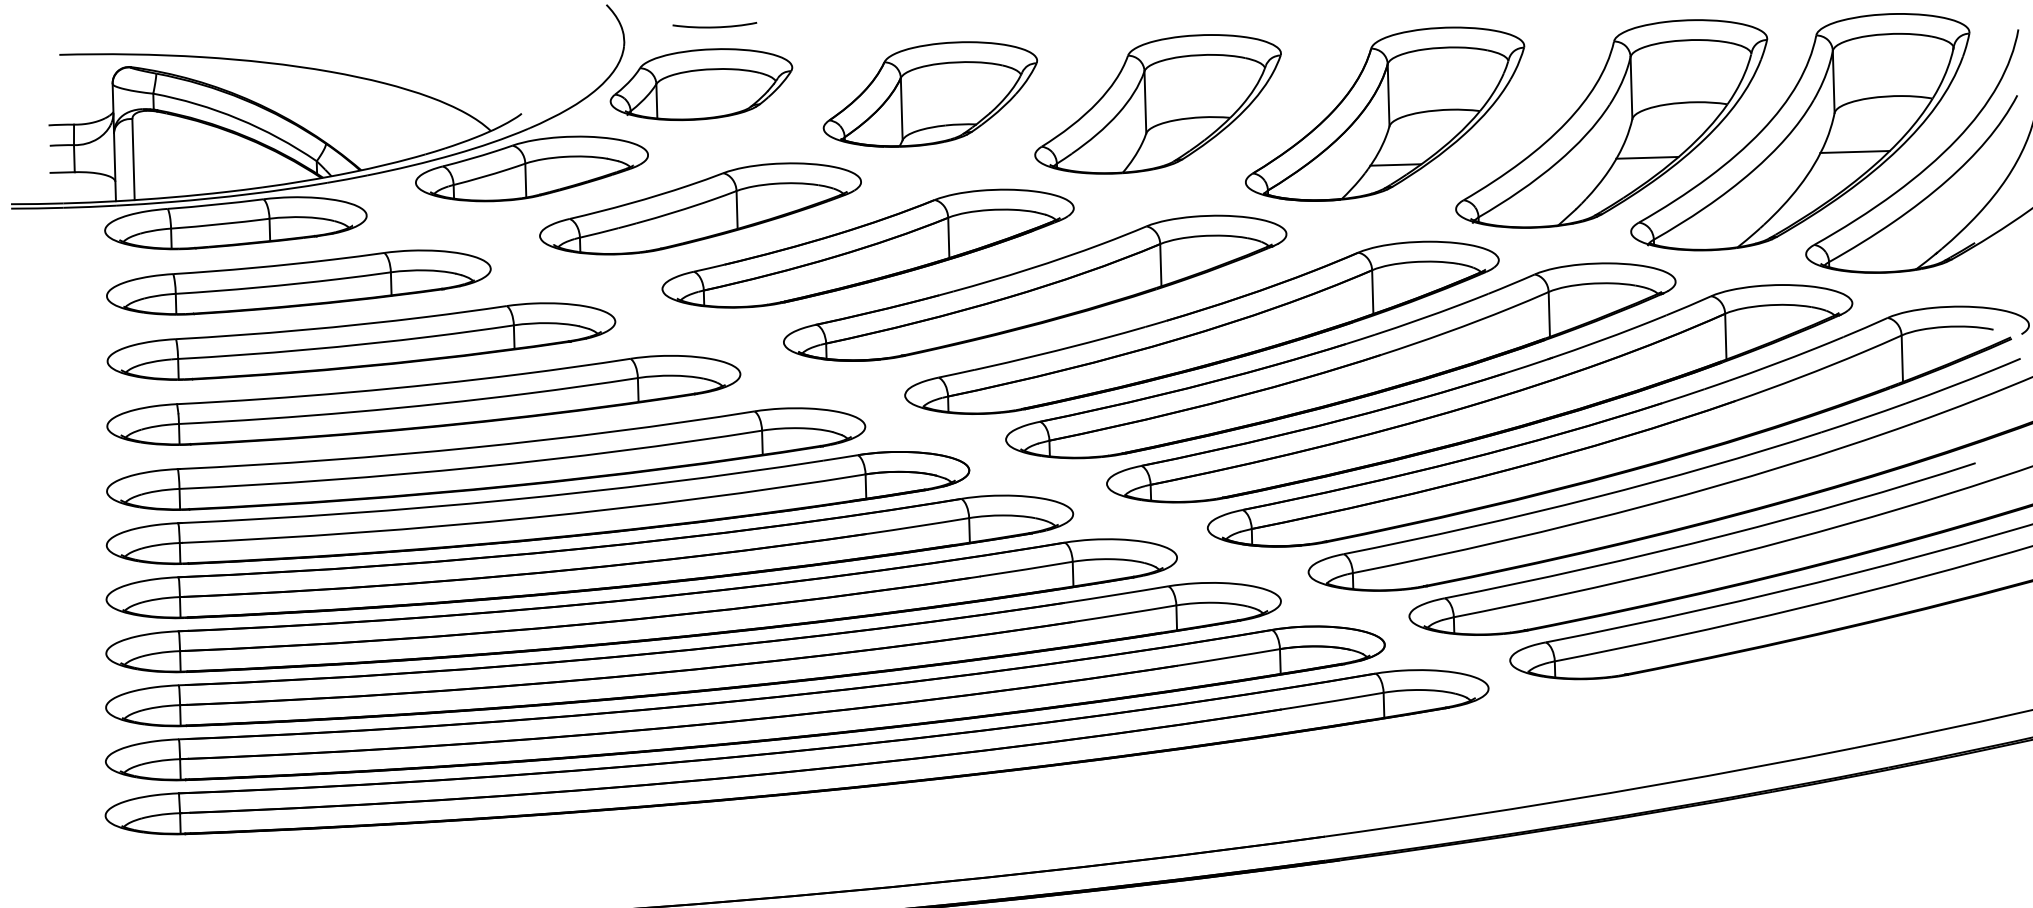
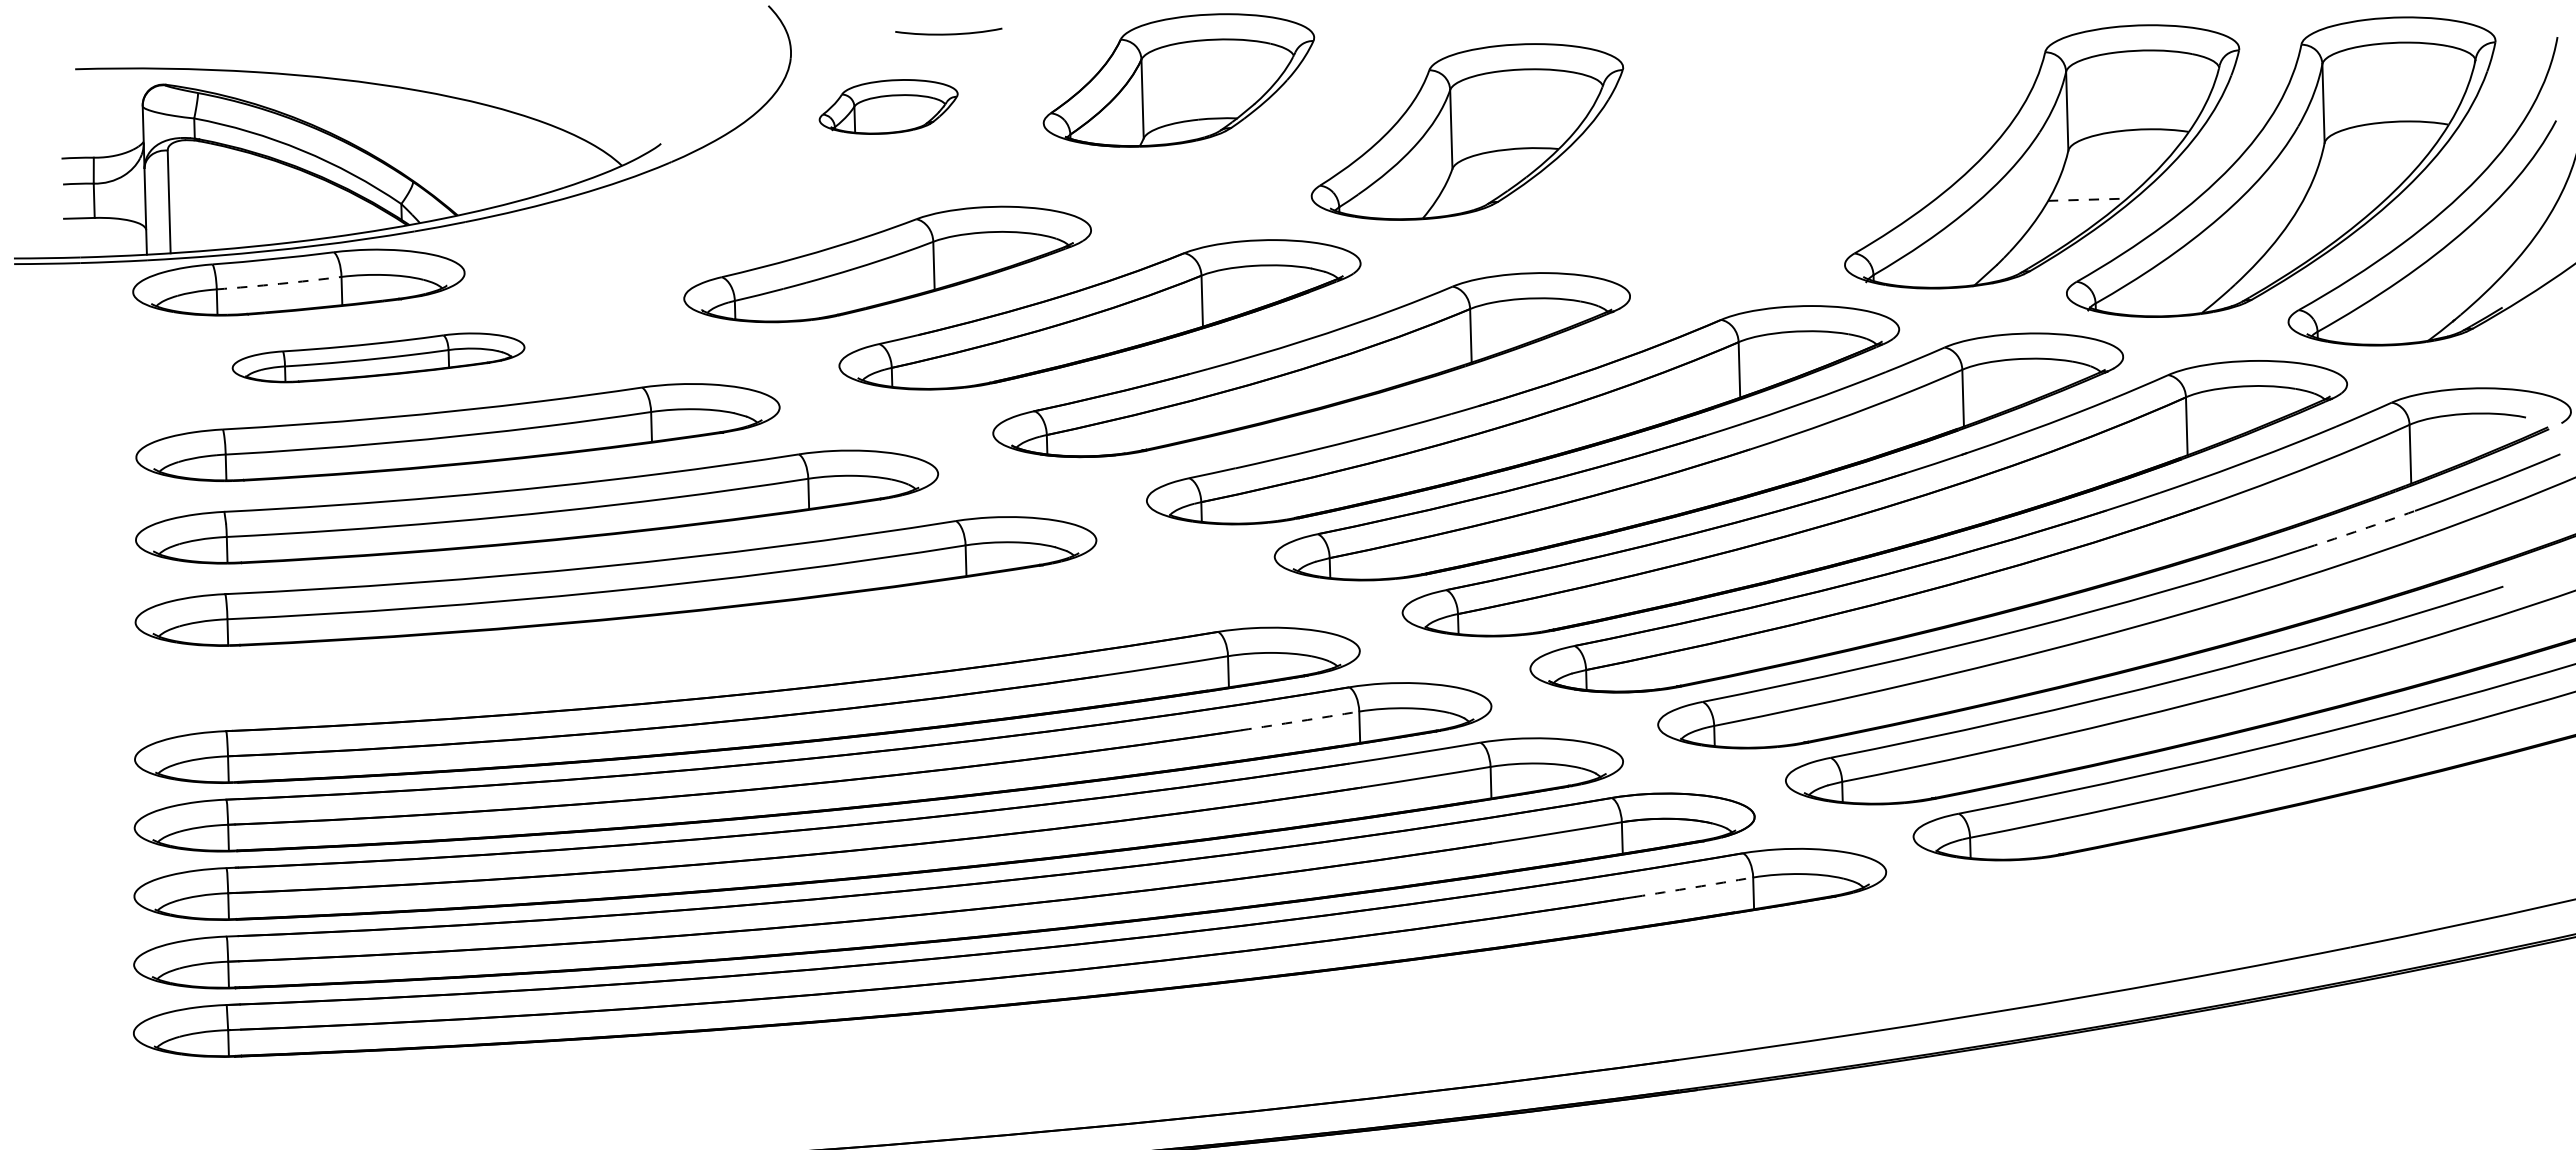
curve: (714, 26) -> (948, 33), moved
part: (701, 84) -> (888, 106), size x0.6
part: (930, 94) -> (1178, 80), moved
part: (1384, 114) -> (1754, 144), removed
line: (1855, 152) -> (2350, 192), removed
line: (1647, 157) -> (2087, 199), solid -> dashed
part: (531, 168) -> (673, 213), removed
arc: (220, 223) -> (279, 283), solid -> dashed
part: (298, 282) -> (378, 357), size x0.6
arc: (1863, 418) -> (2361, 529), solid -> dashed
part: (537, 508) -> (681, 643), removed
arc: (1026, 569) -> (1300, 721), solid -> dashed
arc: (1337, 700) -> (1694, 887), solid -> dashed

